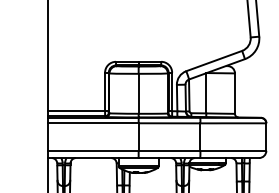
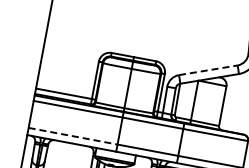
line: (214, 61) -> (208, 70), solid -> dashed
line: (93, 150) -> (73, 135), solid -> dashed

